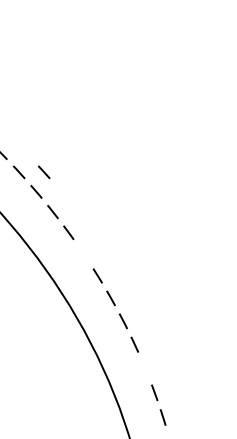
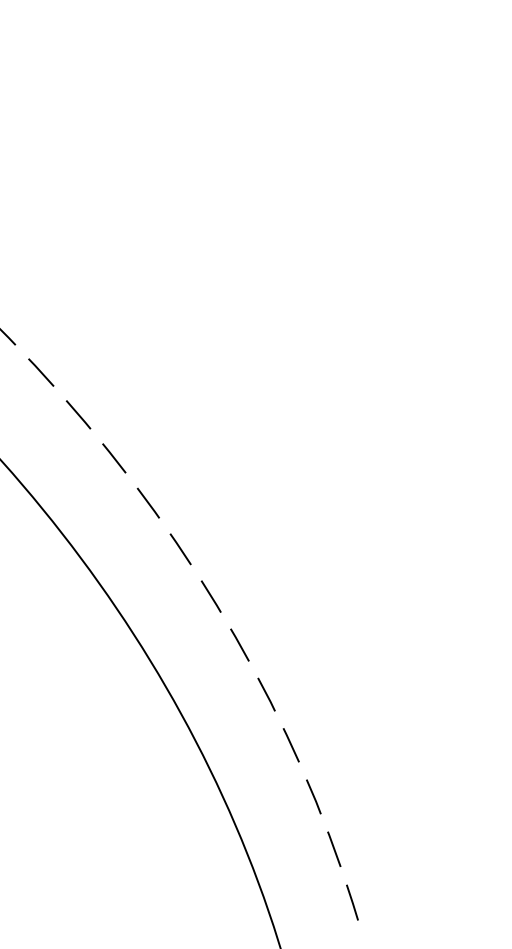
line: (43, 172) -> (93, 372), removed
line: (83, 253) -> (180, 548), added
line: (145, 368) -> (314, 796), added

